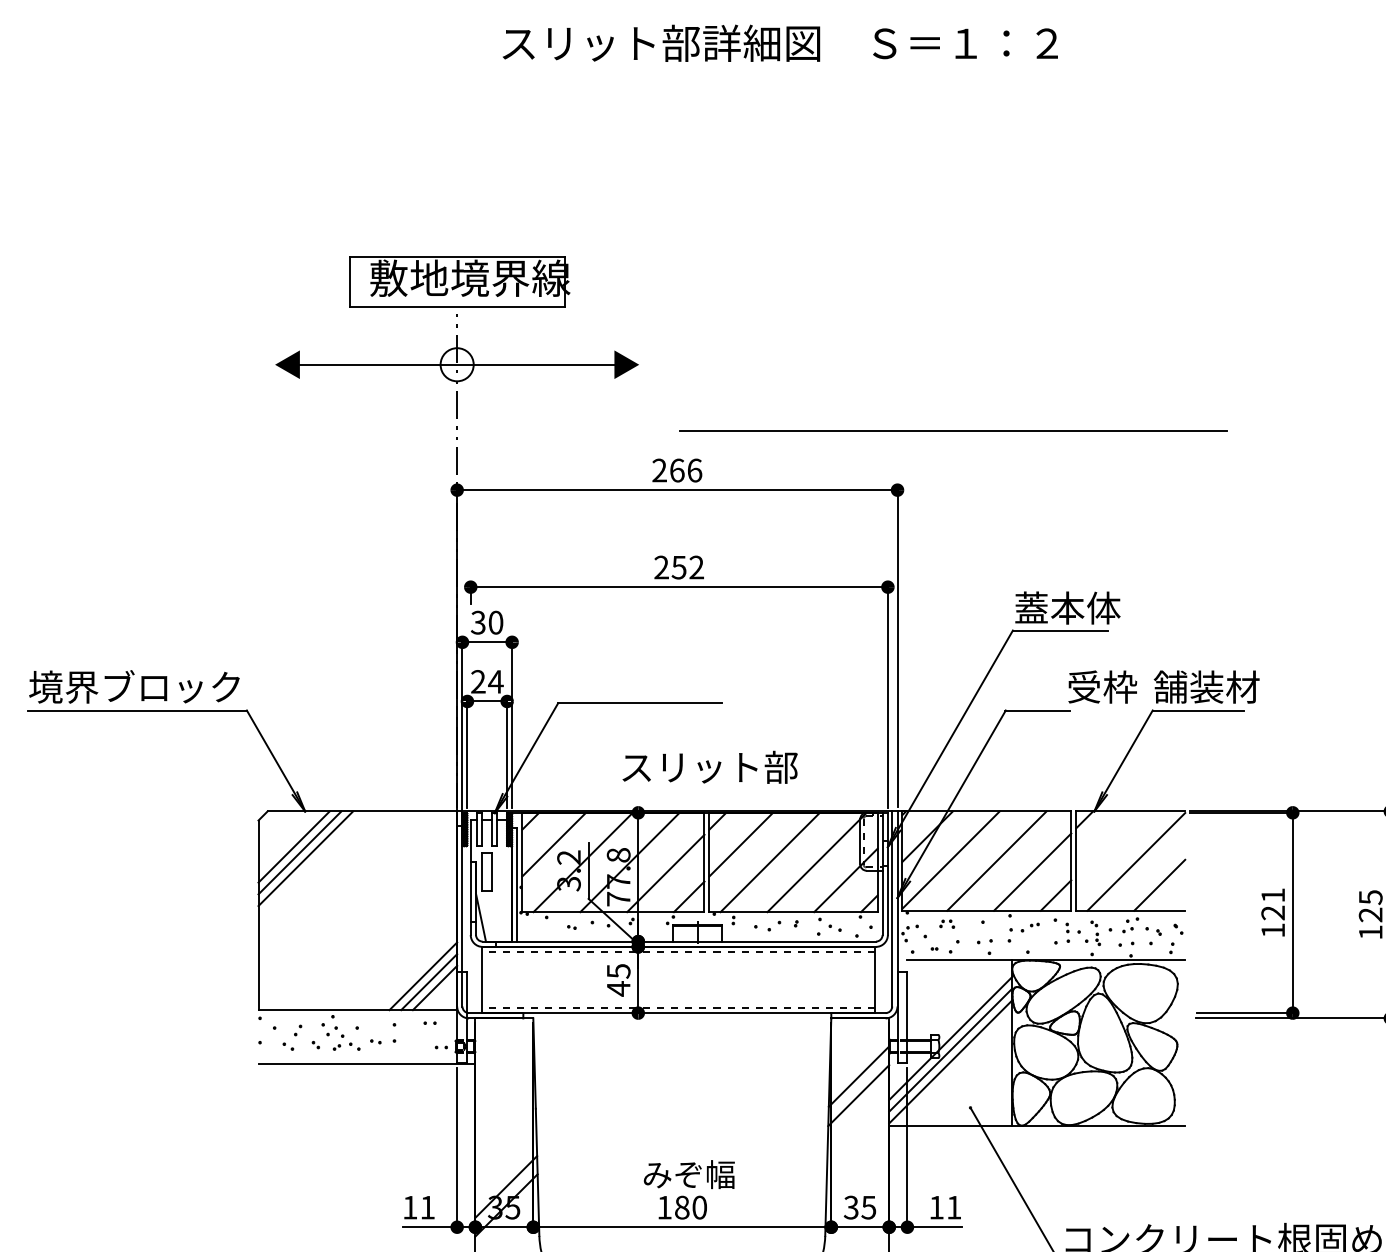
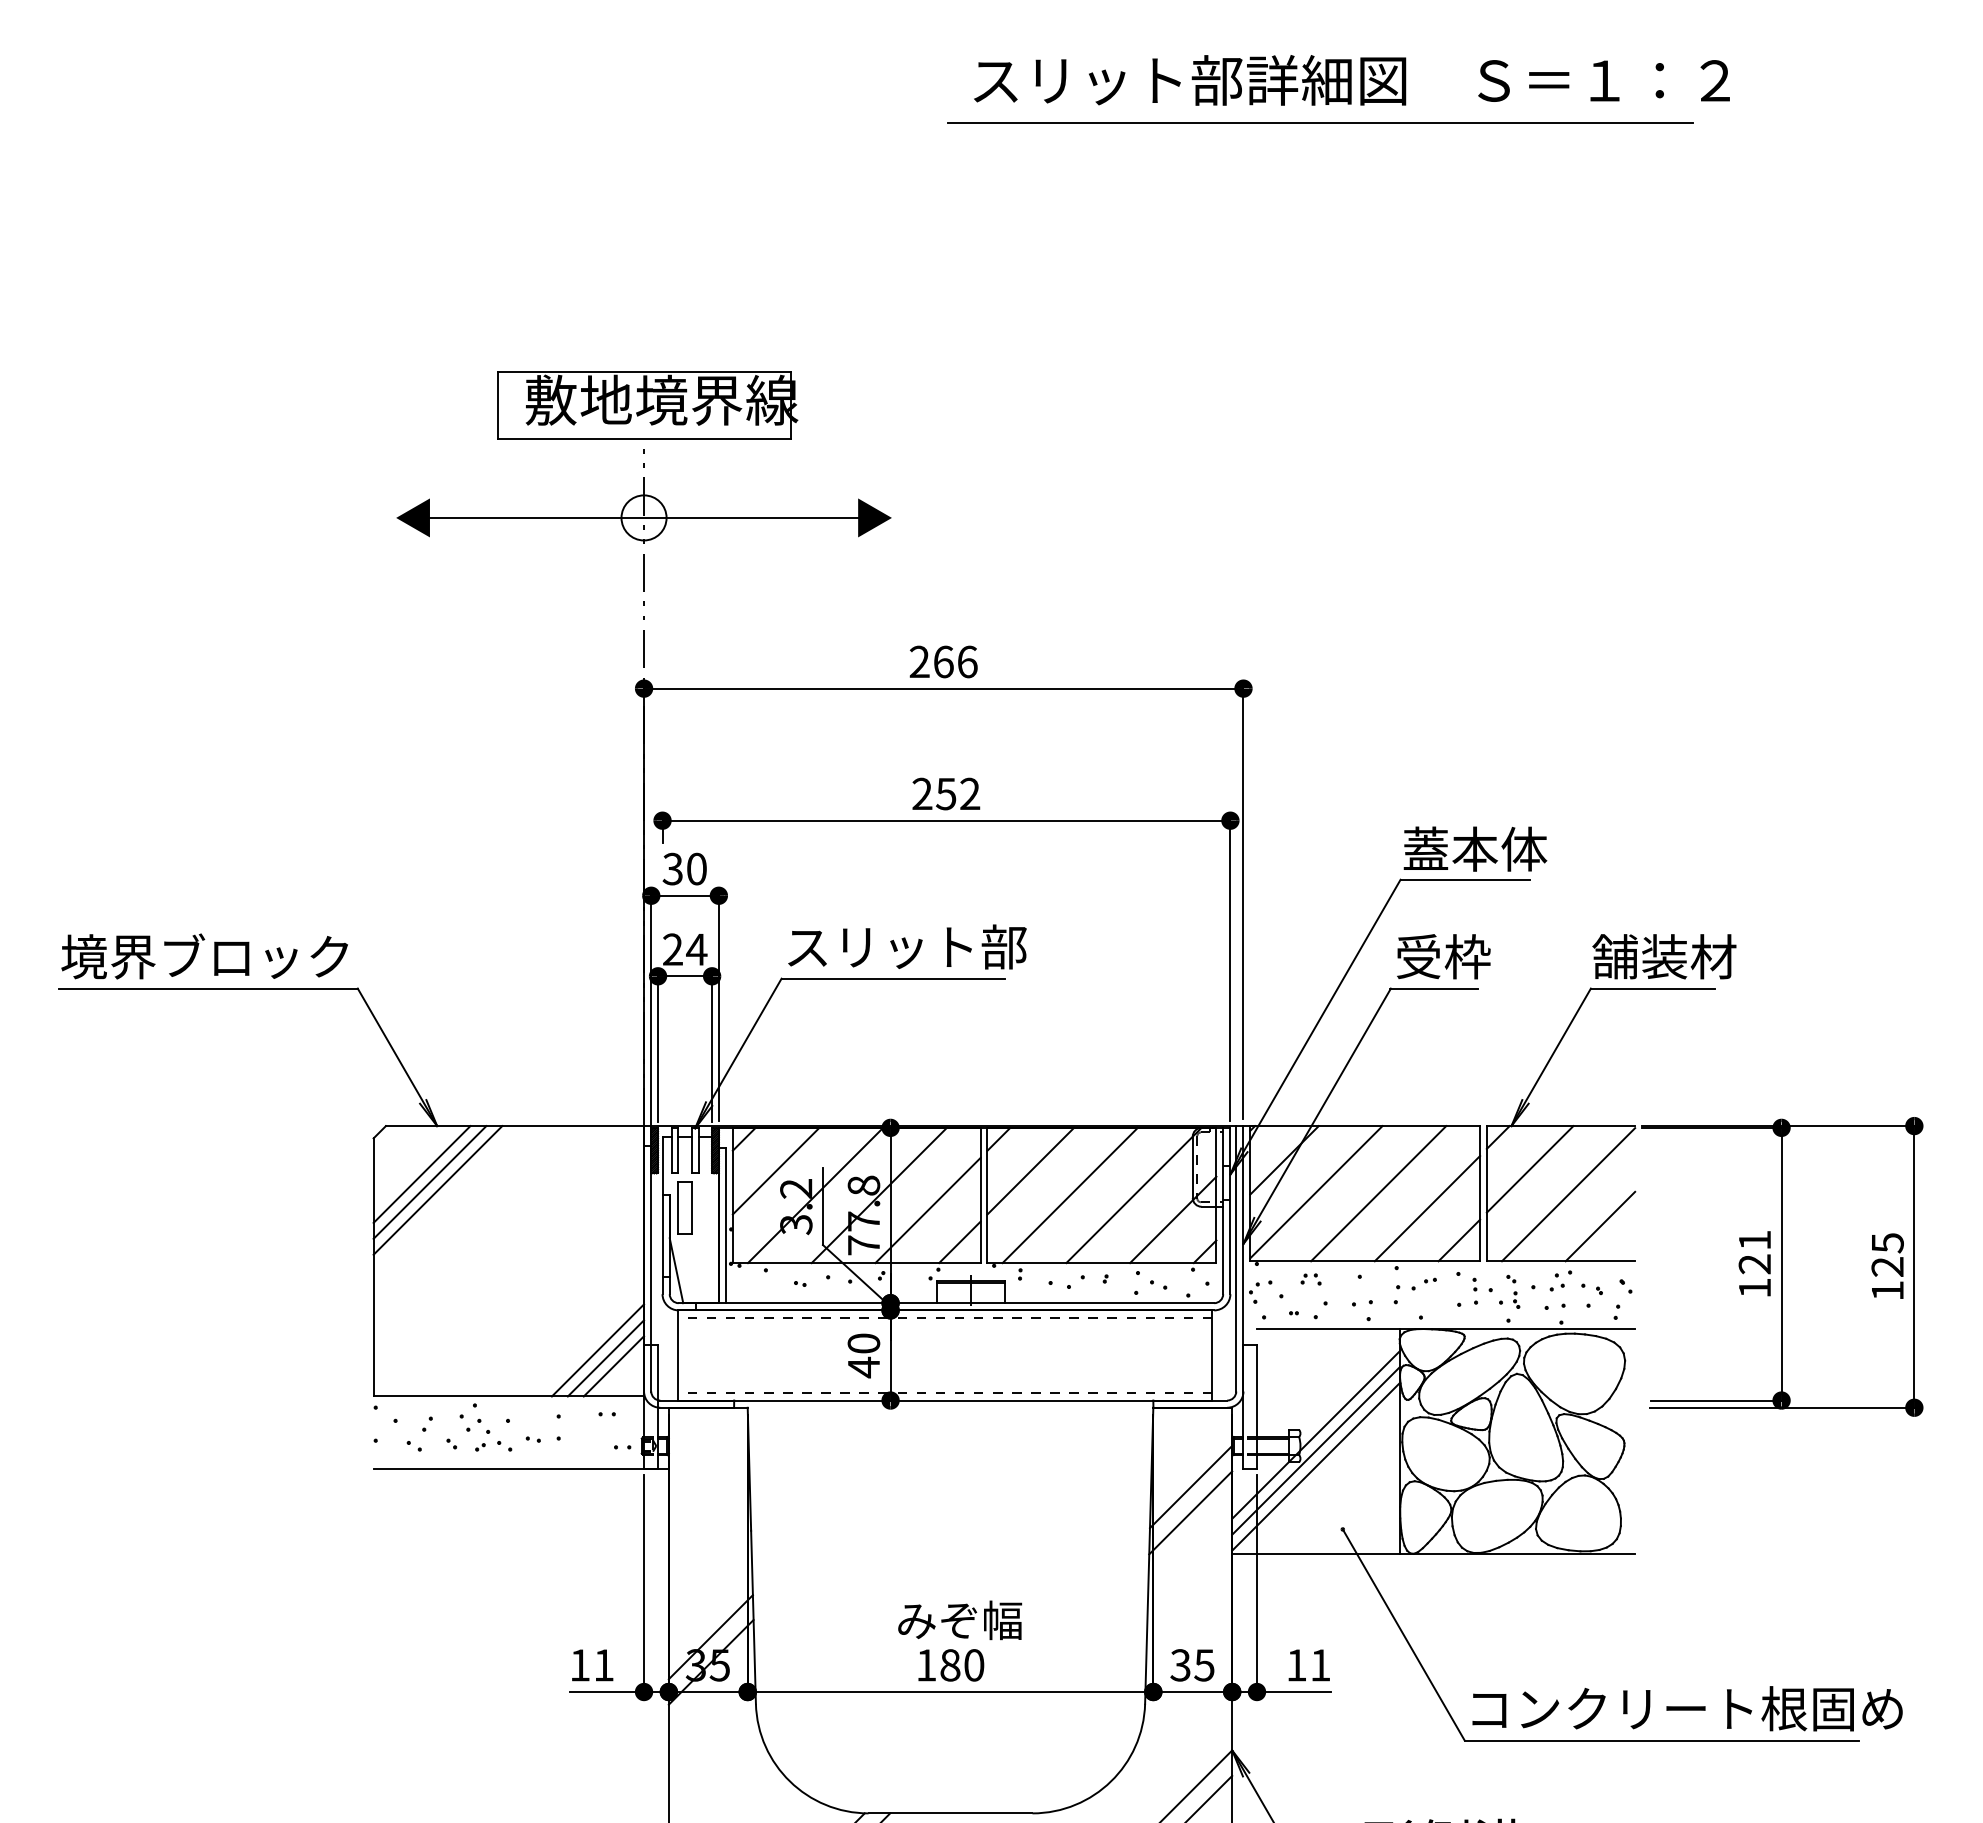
text: (779, 43) -> (1351, 80), moved
line: (954, 430) -> (1320, 122), moved
text: (1102, 686) -> (1443, 956), moved
text: (710, 766) -> (907, 946), moved
line: (1107, 843) -> (1529, 1169), added
text: (618, 971) -> (863, 1343), 45 -> 40

